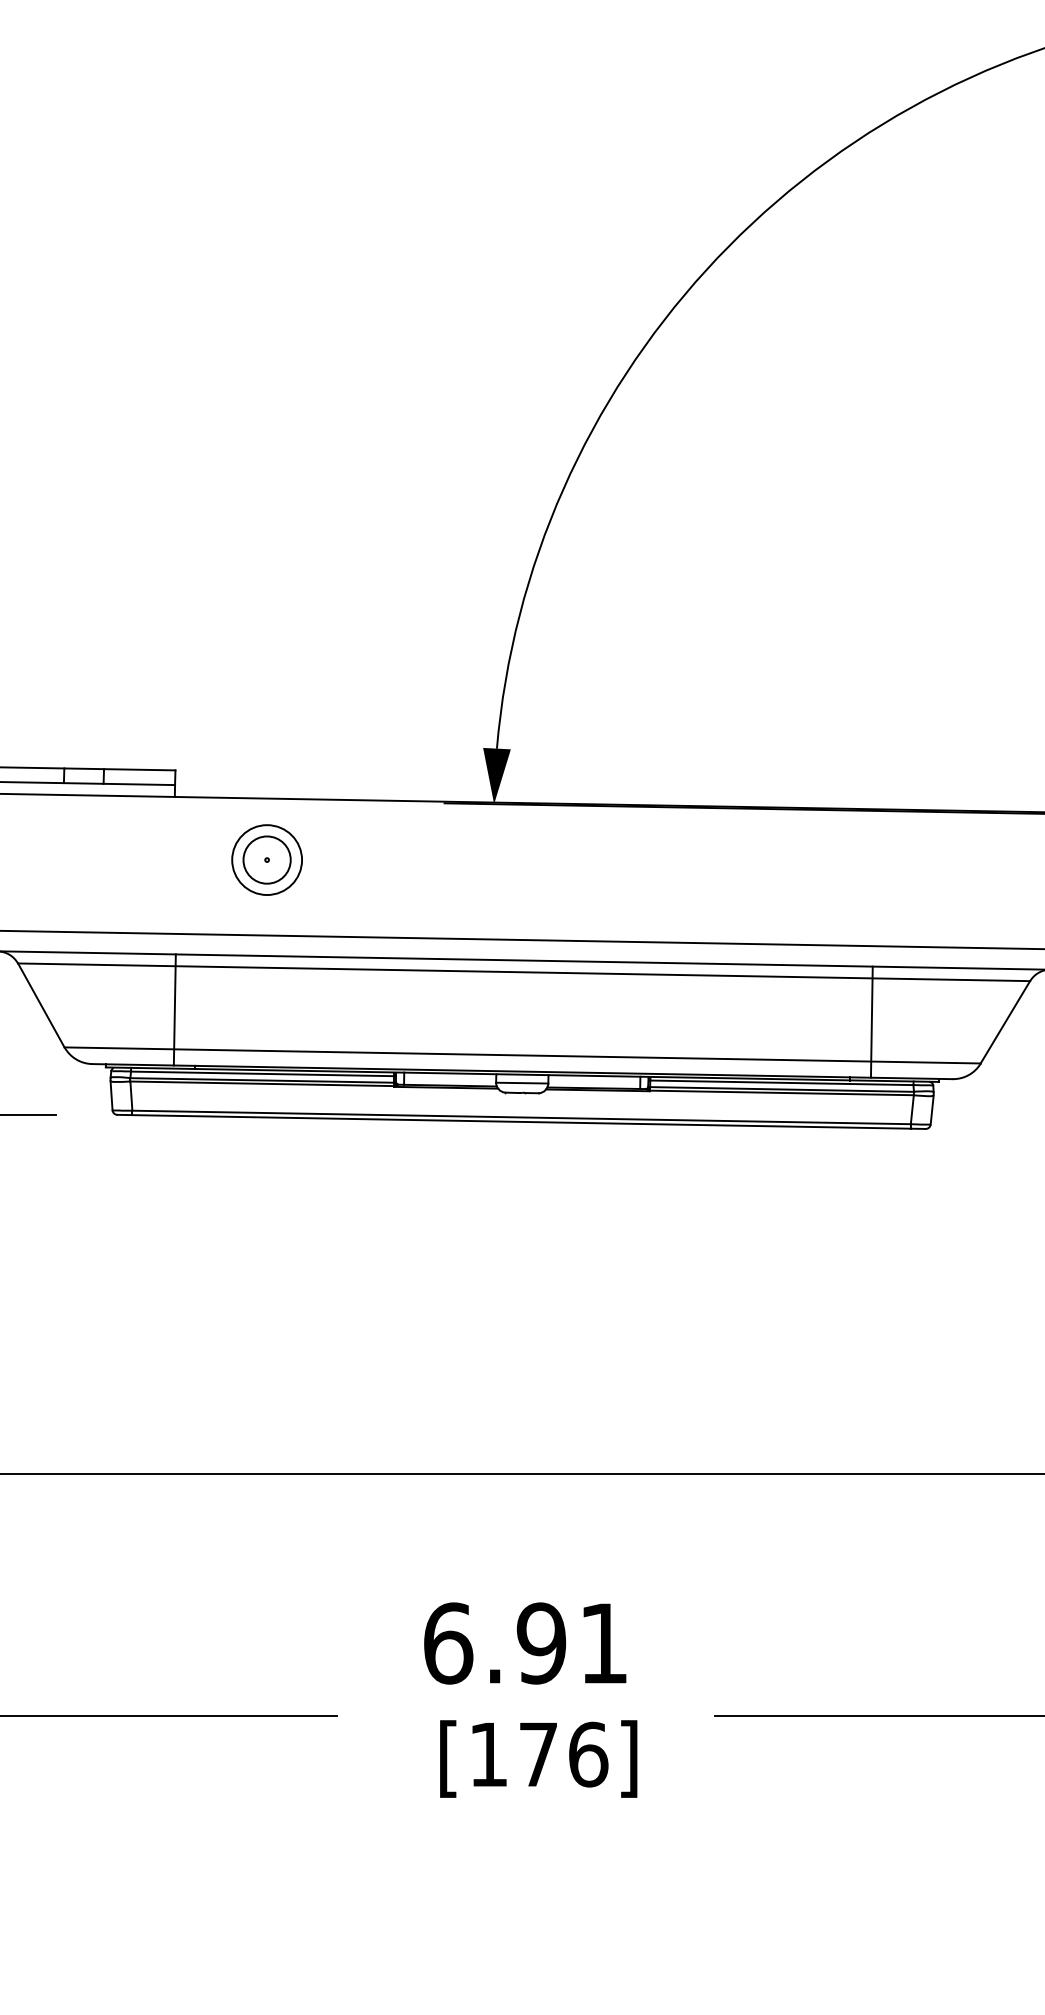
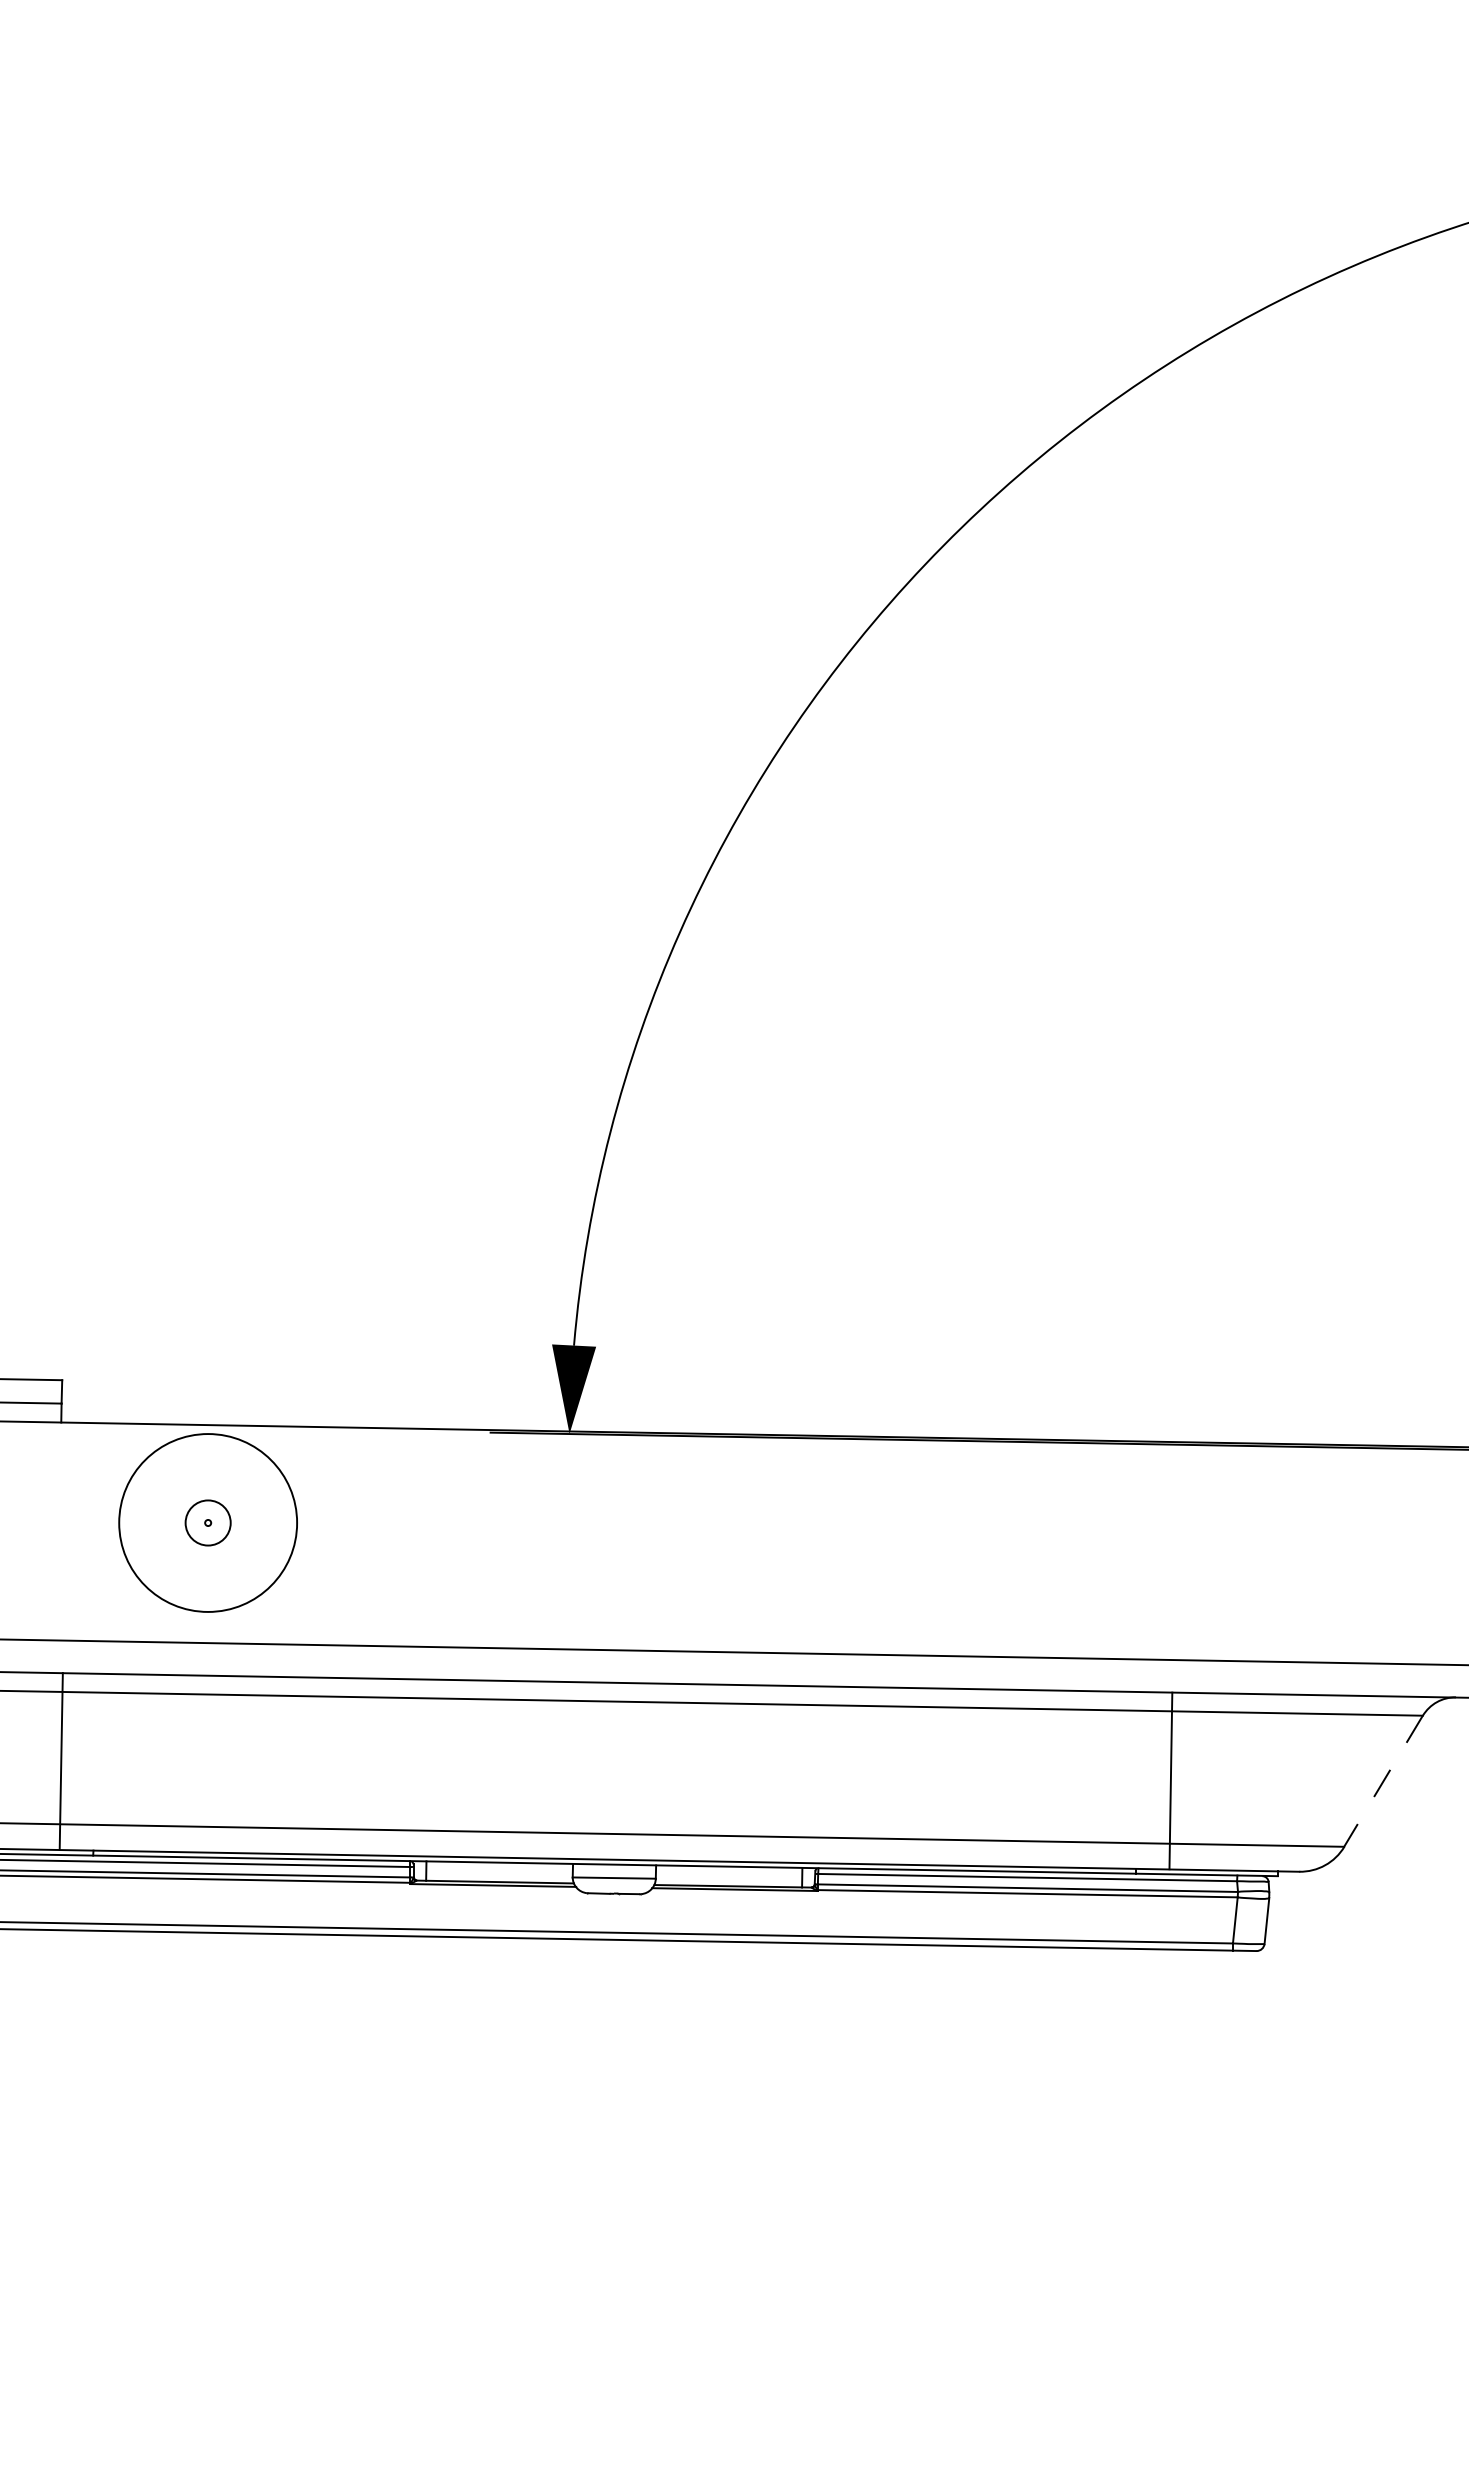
circle: (266, 859) -> (207, 1522), size x0.6
circle: (267, 860) -> (208, 1523), size x1.6
line: (1005, 1022) -> (1383, 1781), solid -> dashed

